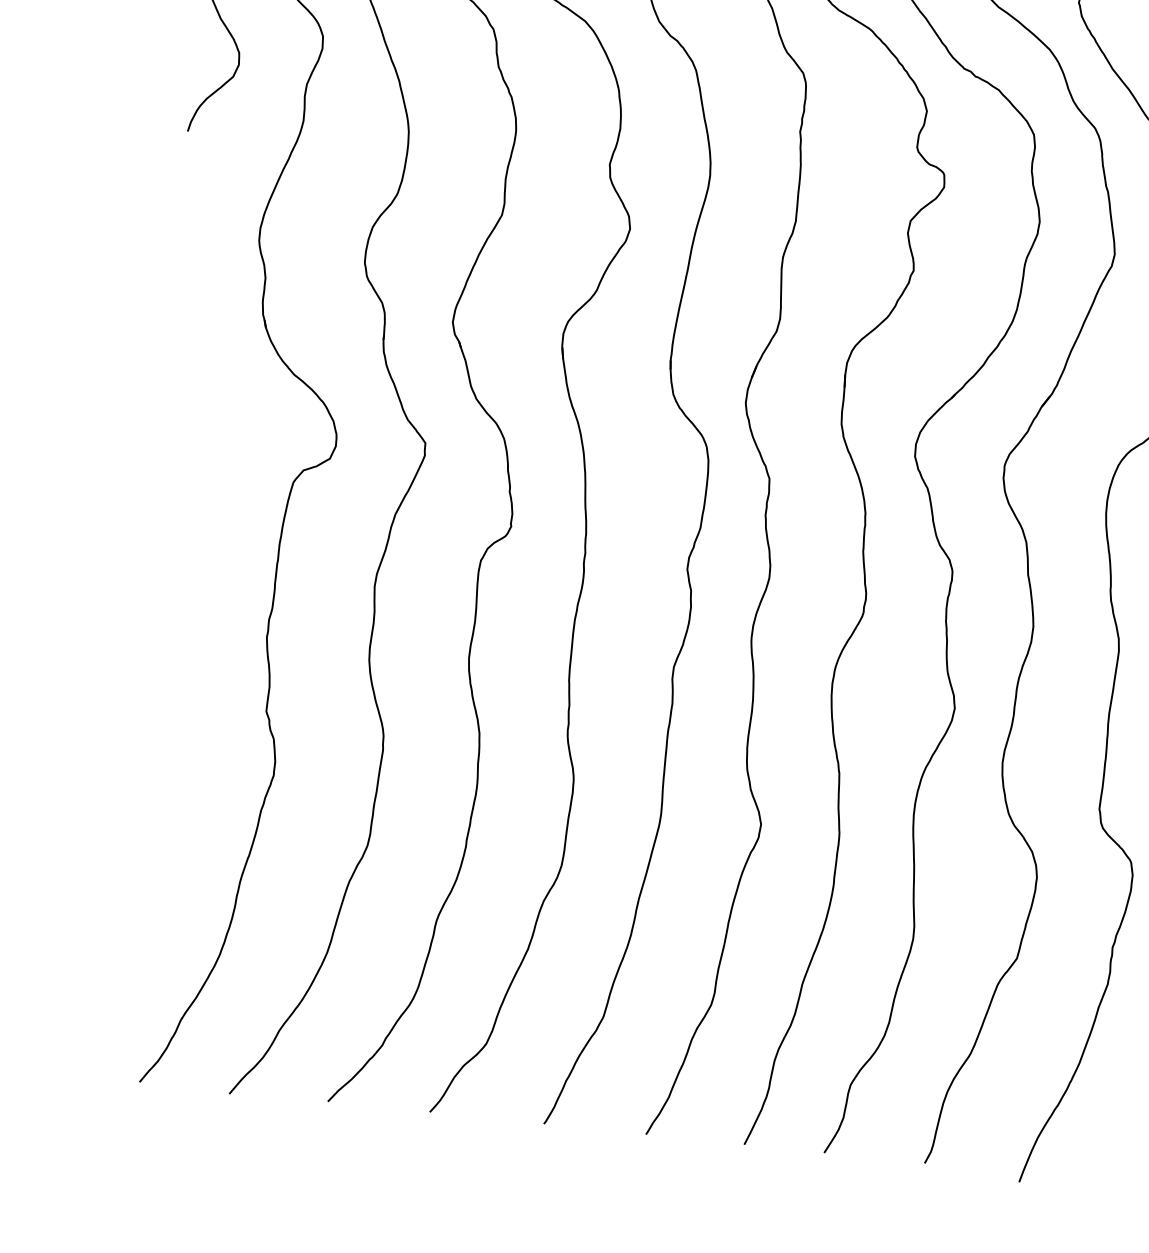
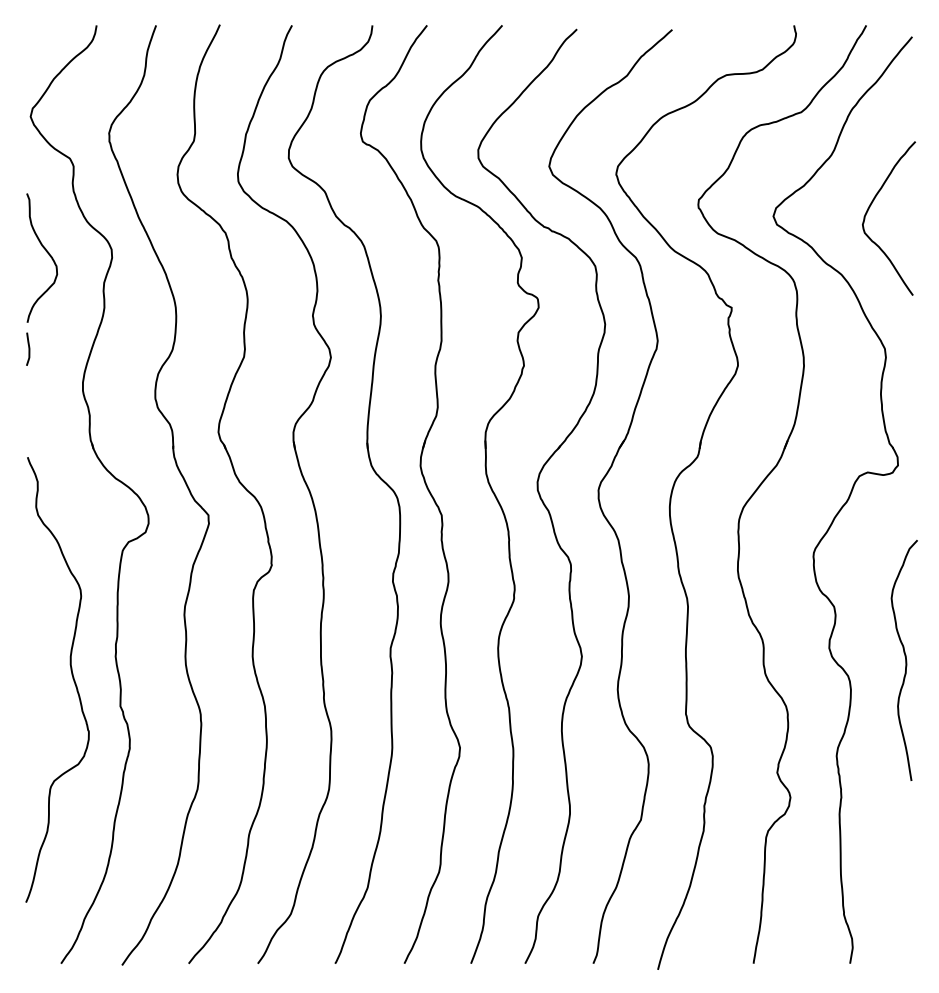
curve: (185, 169) -> (28, 348), added
curve: (198, 658) -> (71, 675), added

